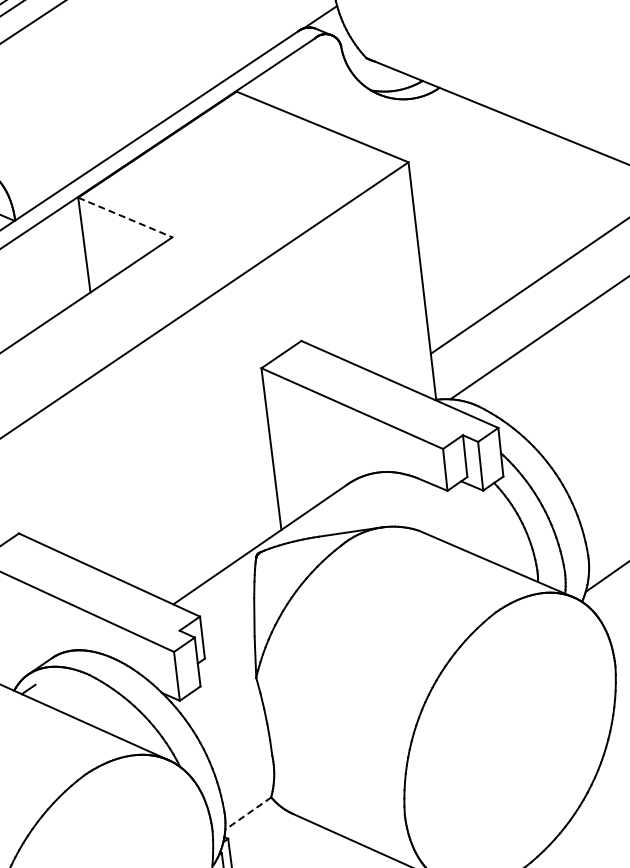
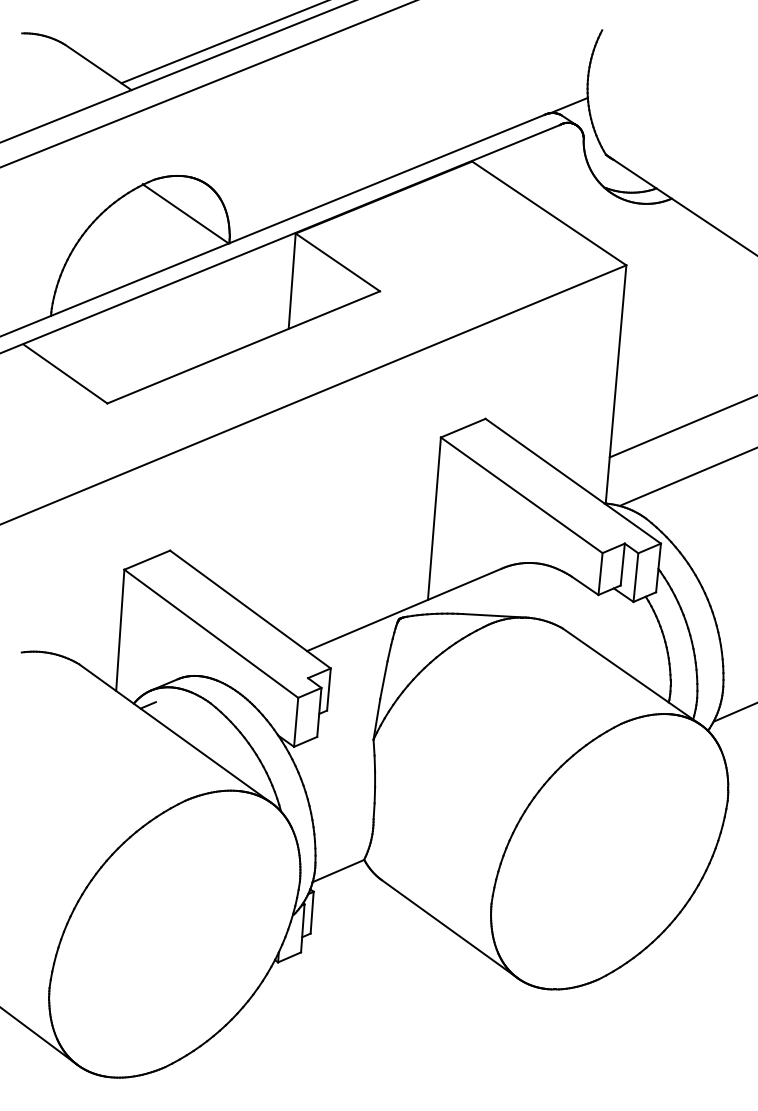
line: (125, 217) -> (338, 262), dashed -> solid
line: (247, 814) -> (337, 871), dashed -> solid

